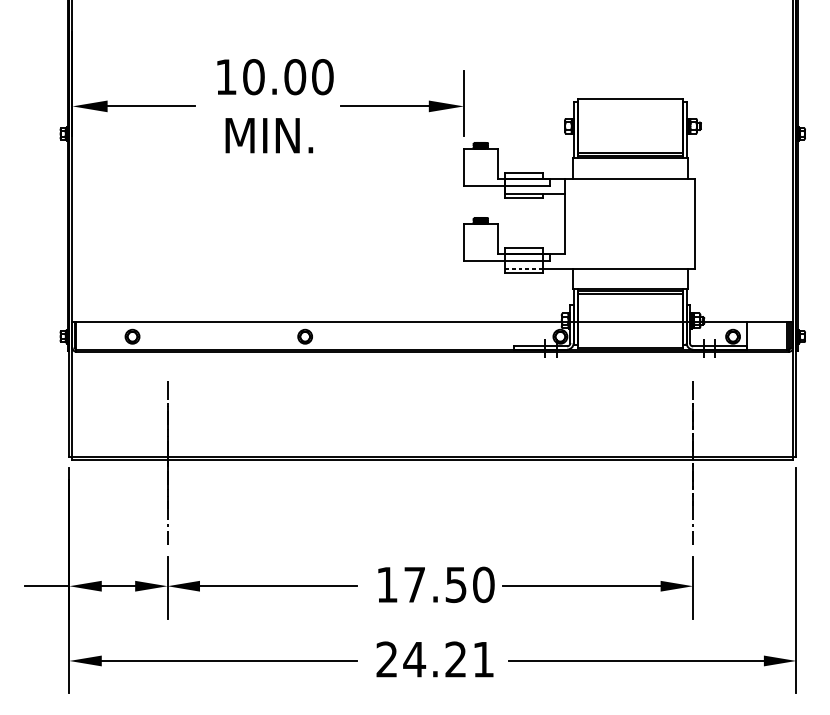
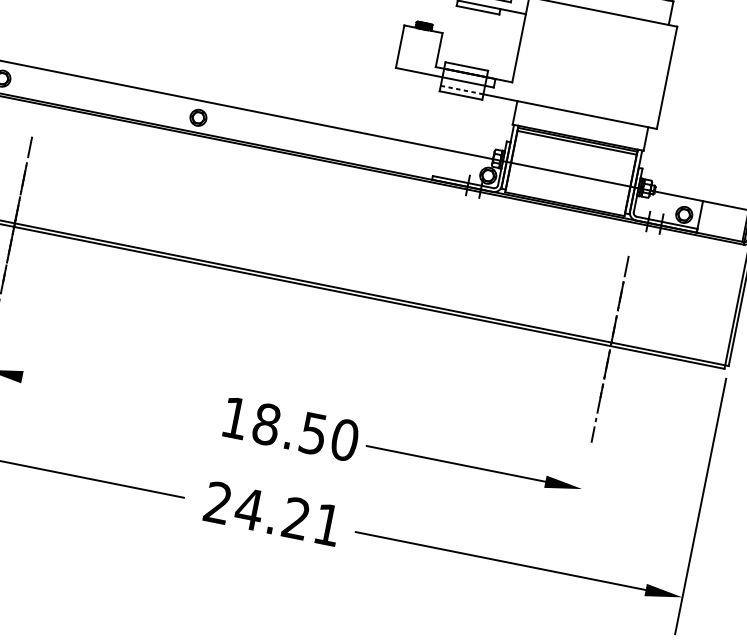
text: (414, 584) -> (266, 423), 17.50 -> 18.50
line: (278, 586) -> (111, 395), removed
line: (693, 587) -> (582, 490), removed

